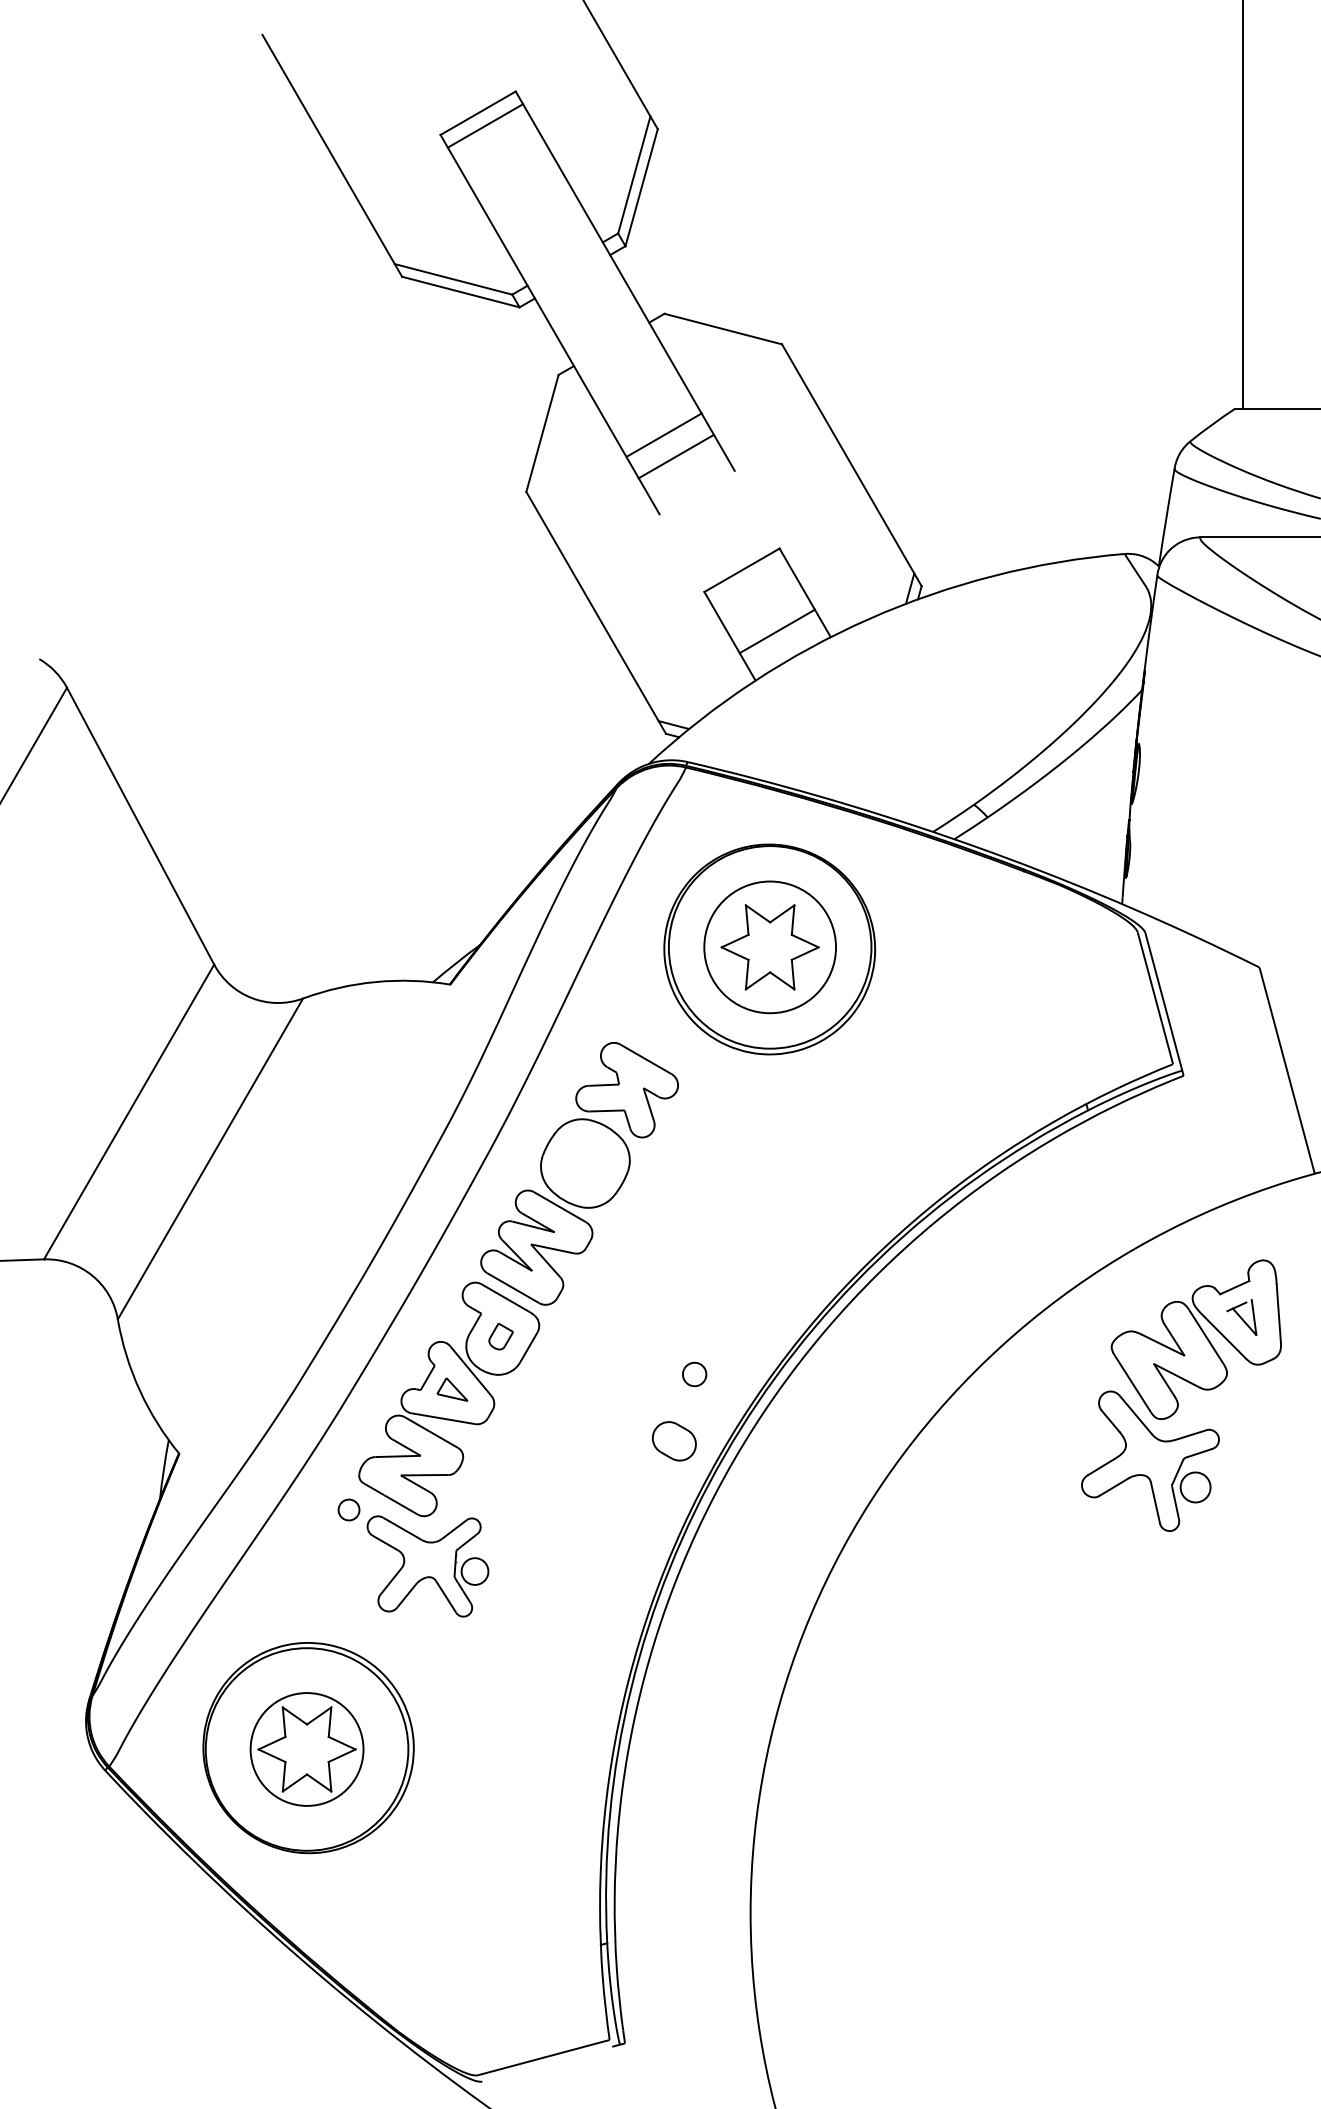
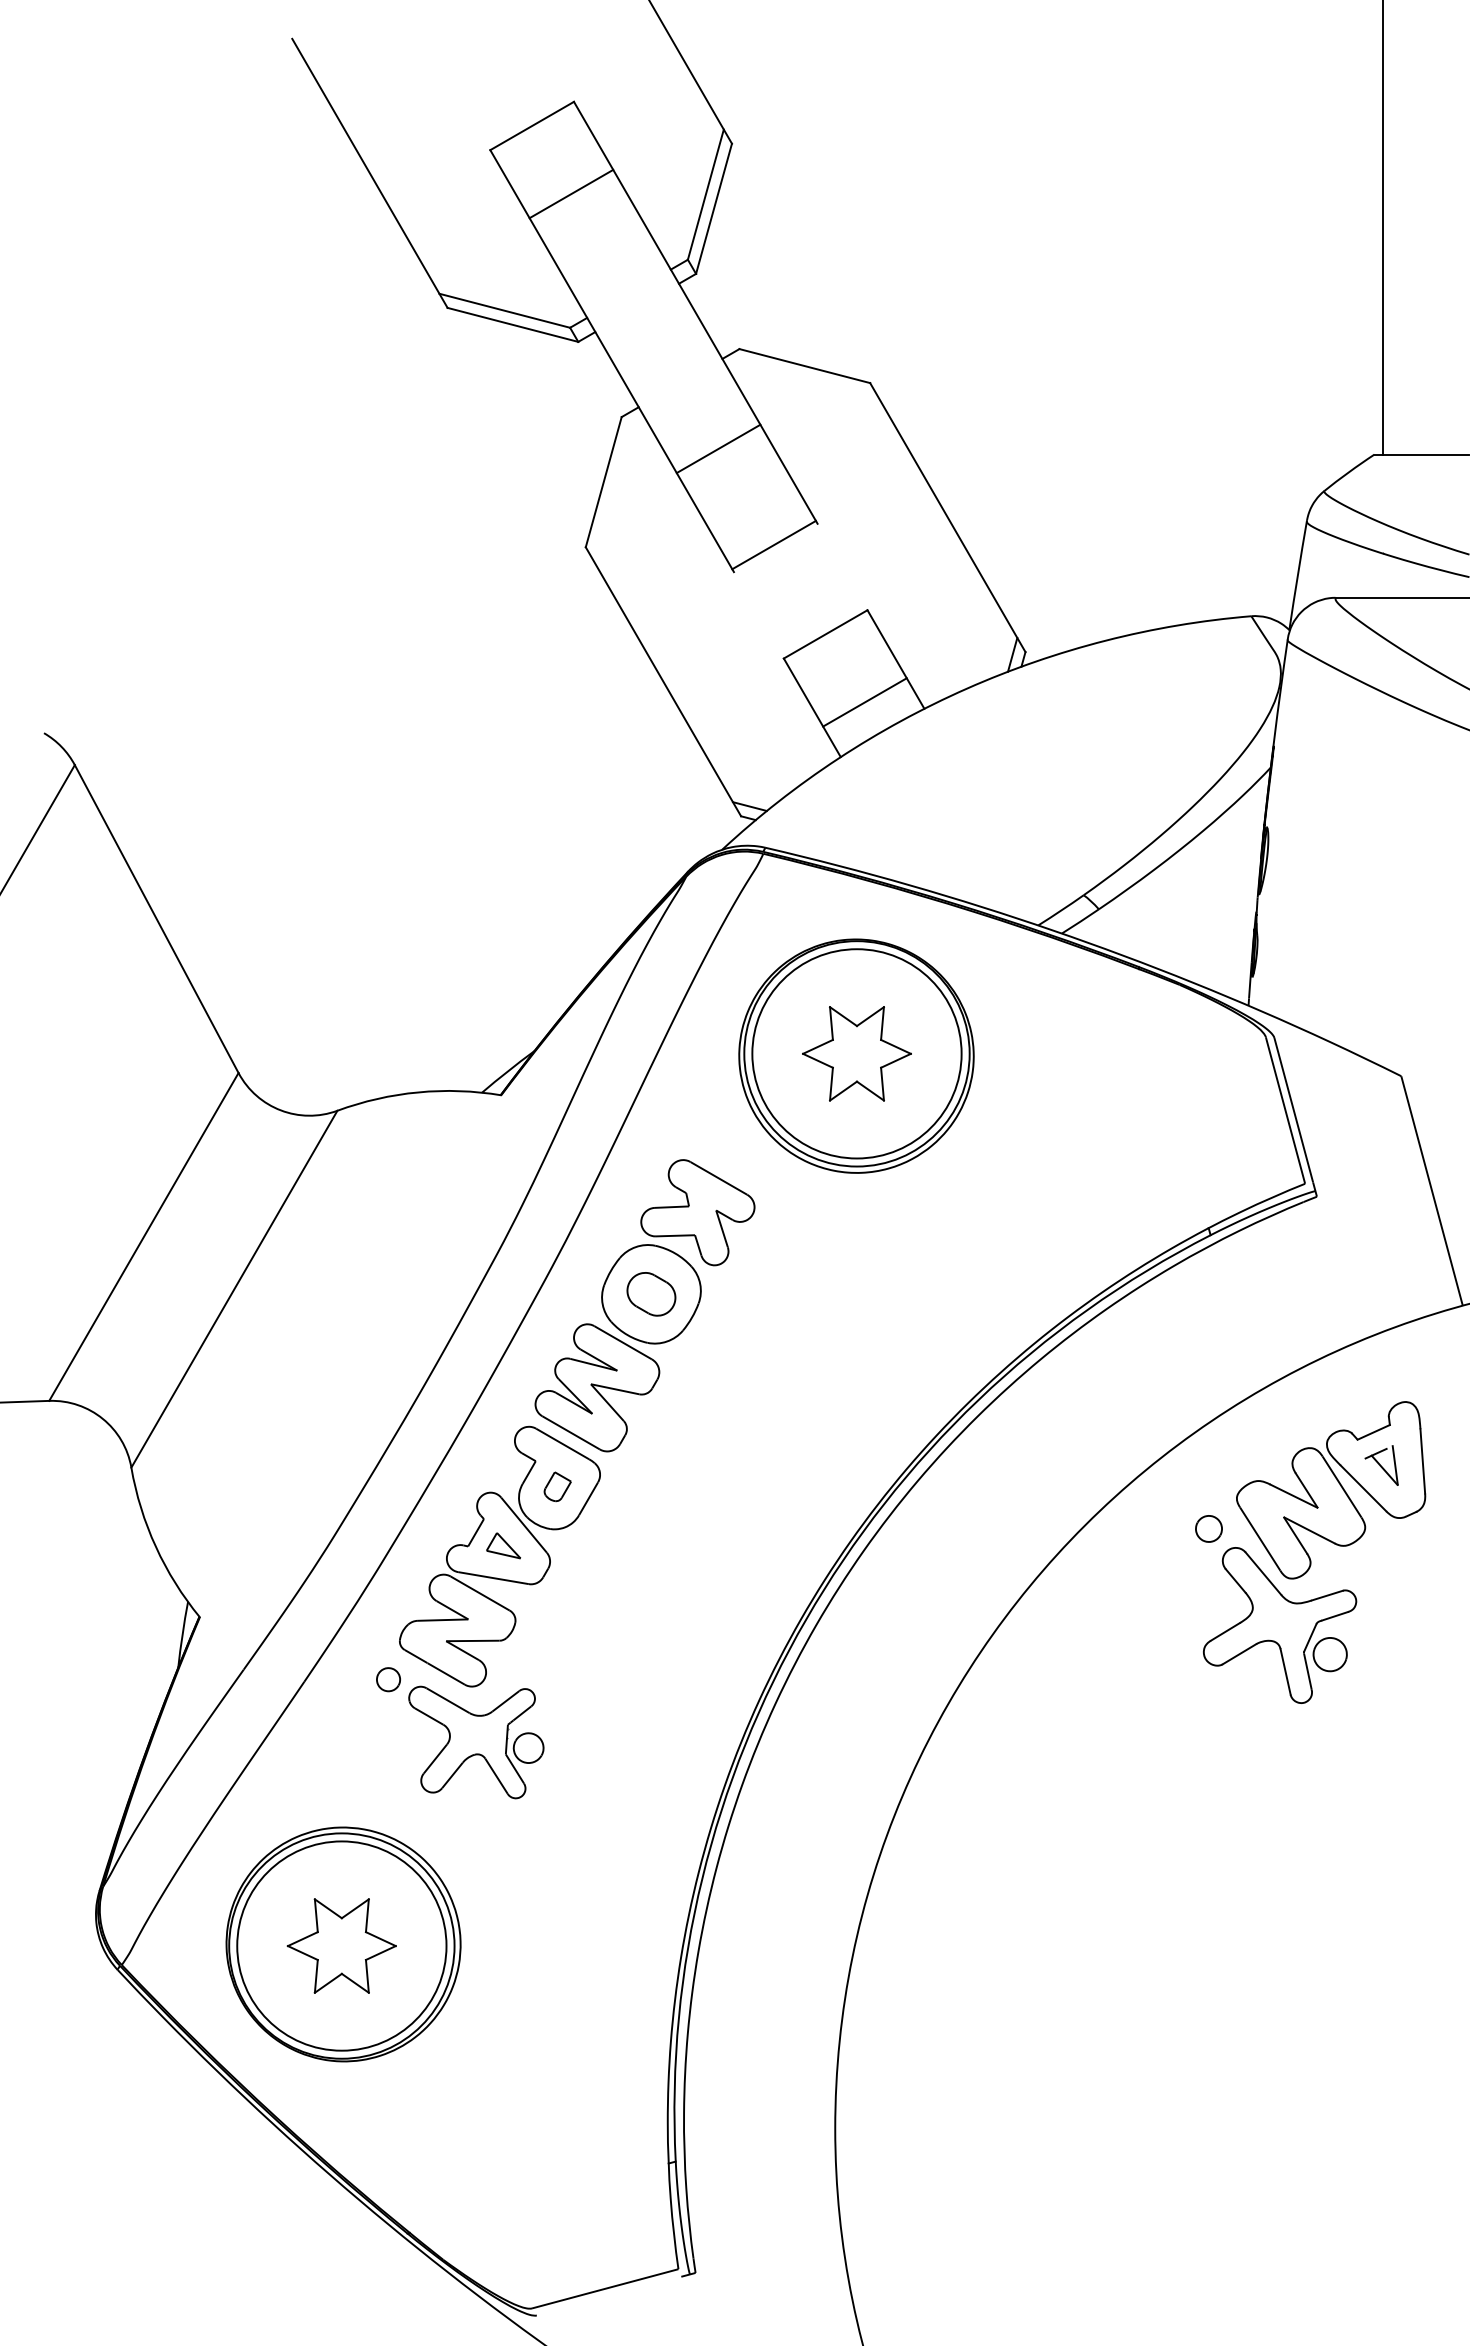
line: (485, 125) -> (571, 193), moved
line: (663, 434) -> (773, 544), moved
line: (676, 456) -> (718, 448), moved
circle: (769, 947) -> (856, 1053), size x1.43
part: (694, 1374) -> (1208, 1528), moved
part: (674, 1441) -> (651, 1294), moved
circle: (306, 1748) -> (341, 1945), size x1.67

